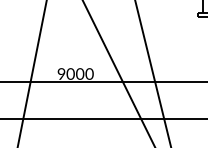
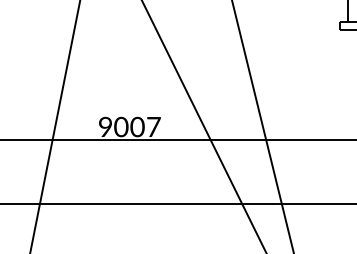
text: (89, 73) -> (153, 126), 000 -> 007

